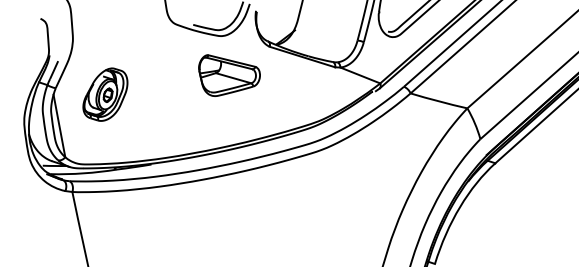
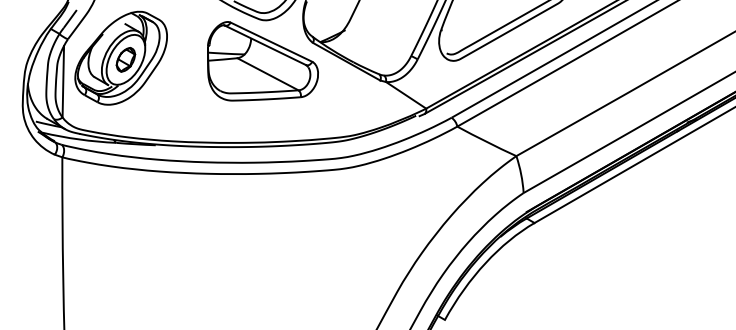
part: (229, 72) -> (262, 61), size x1.67
part: (104, 94) -> (120, 57), size x1.67

